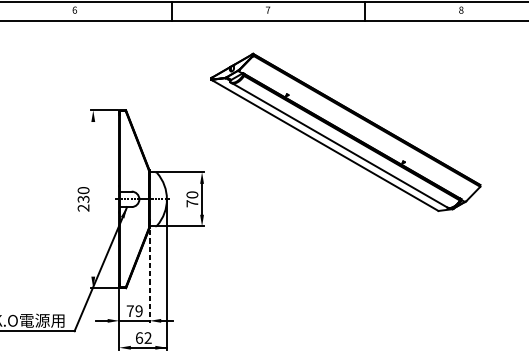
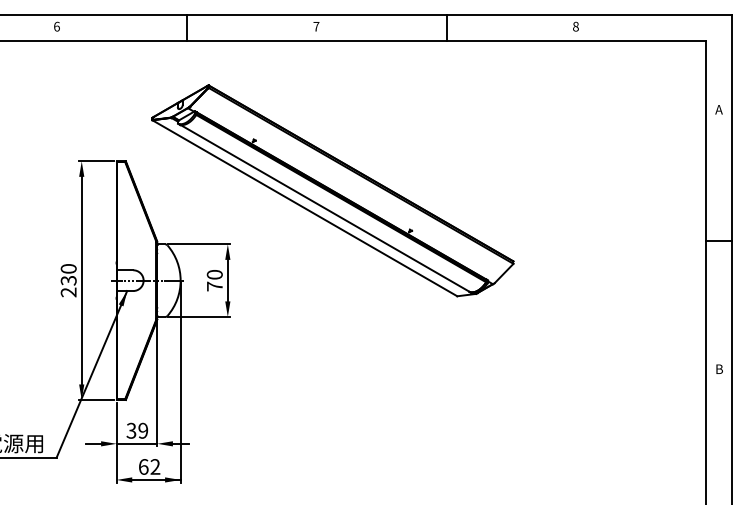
part: (345, 132) -> (332, 190), moved
line: (93, 199) -> (81, 280), added
line: (149, 276) -> (157, 384), dashed -> solid
text: (130, 310) -> (131, 430), 79 -> 39

